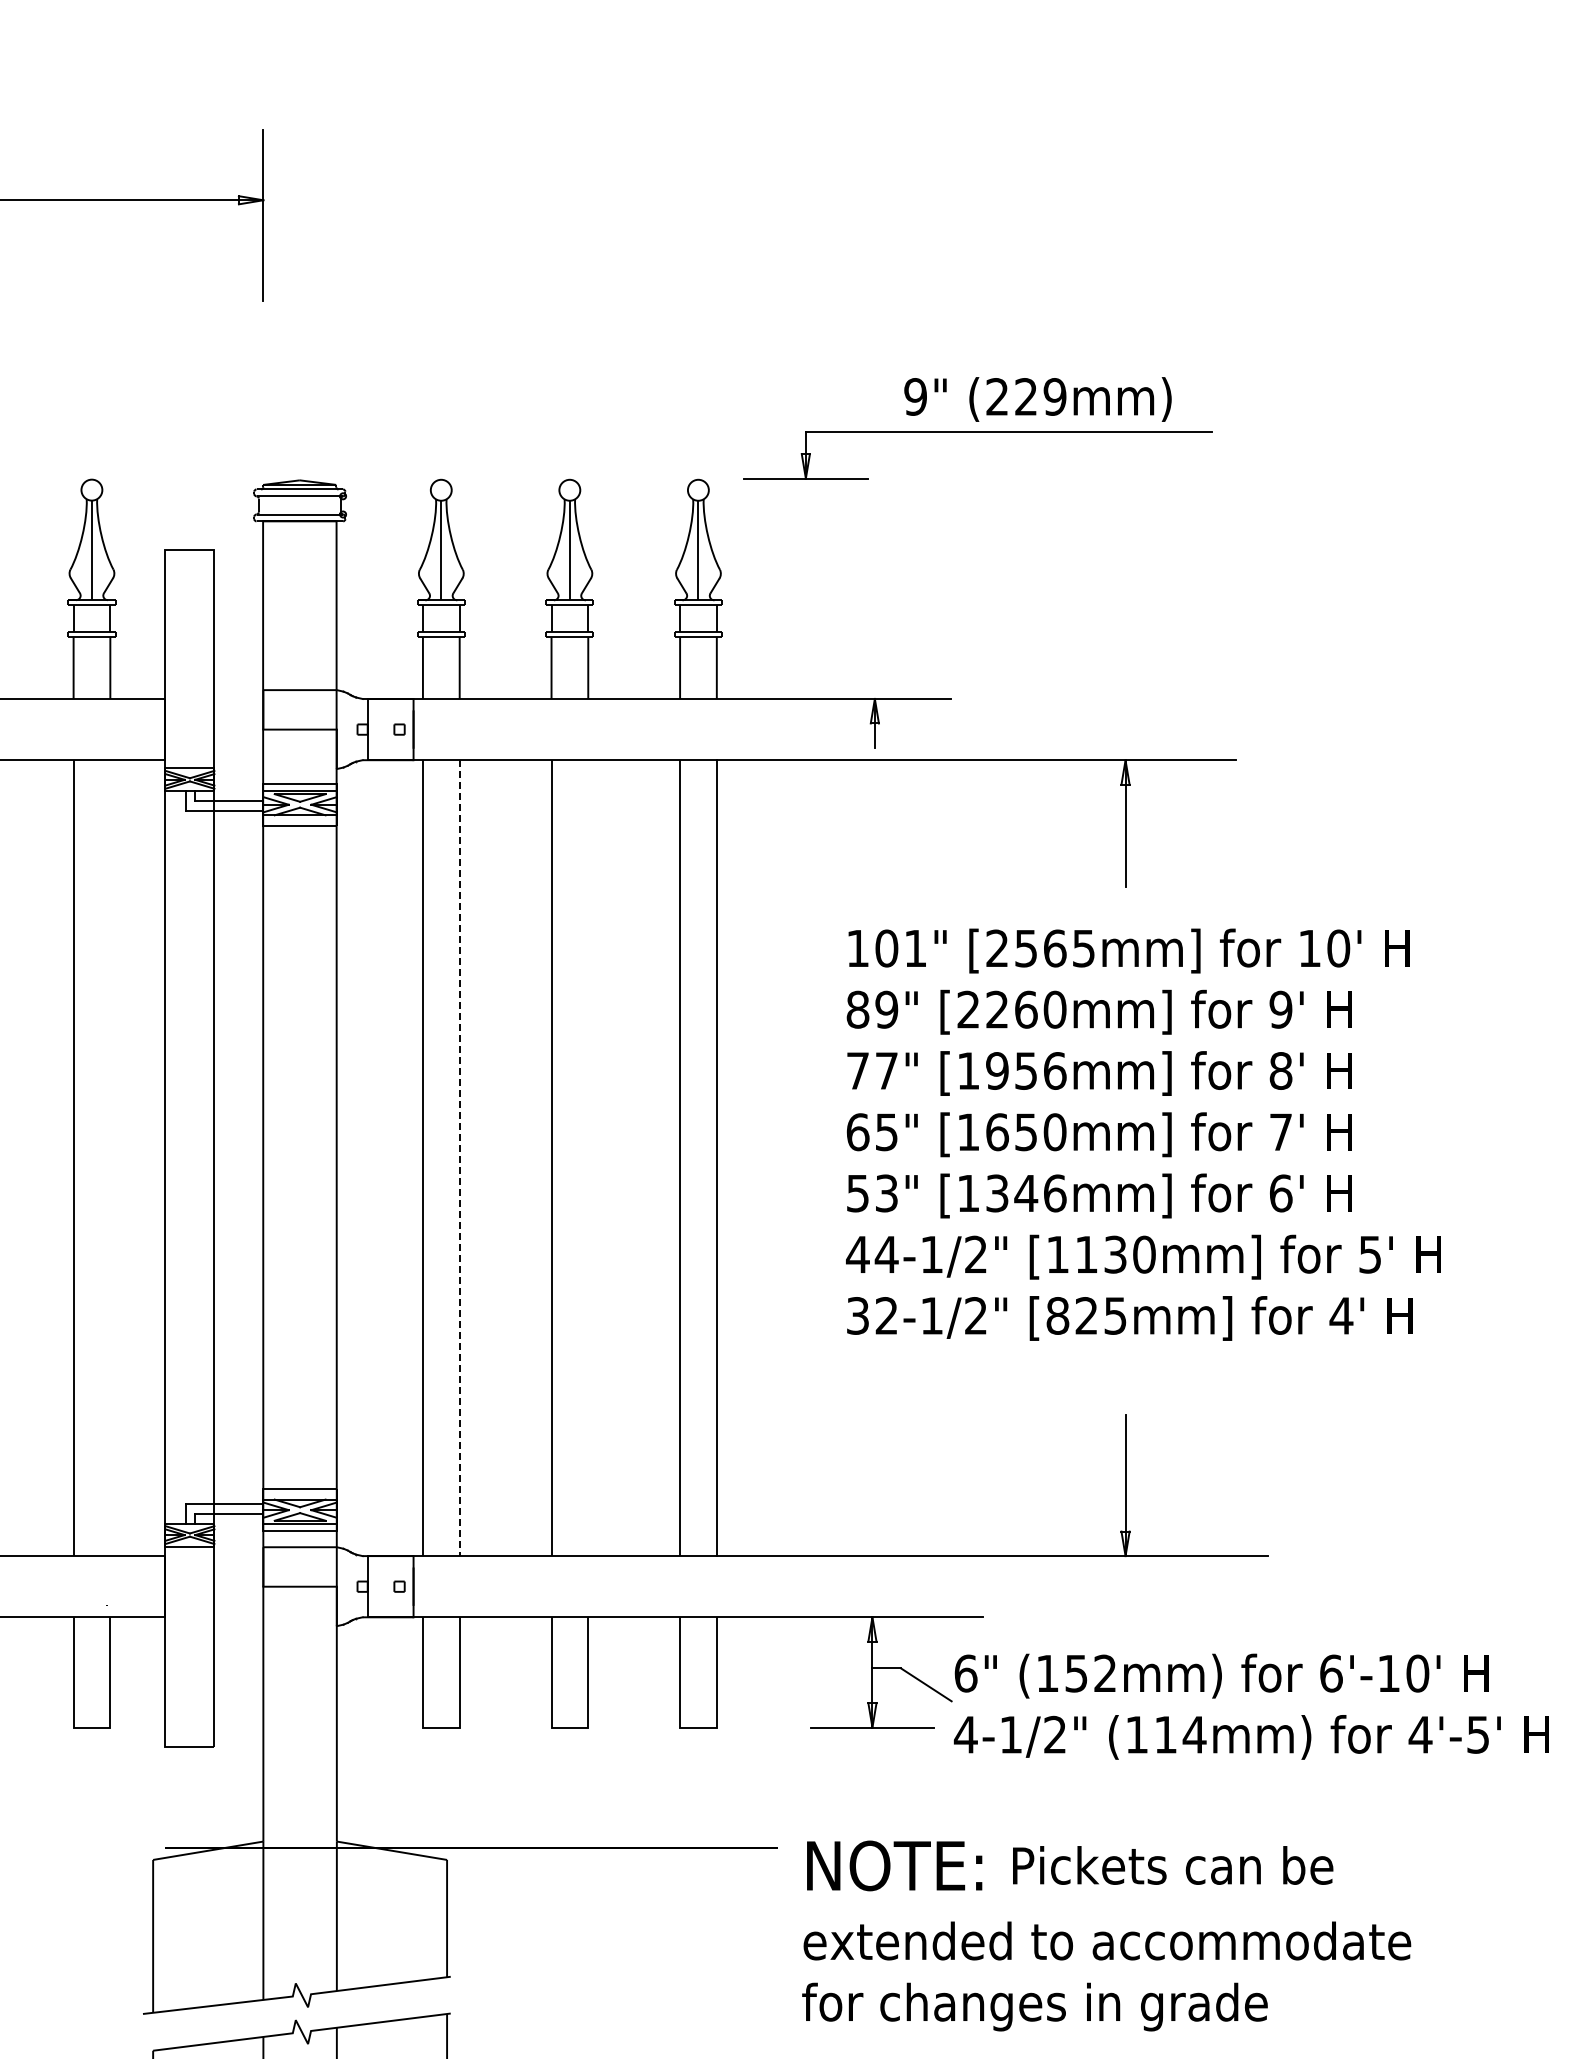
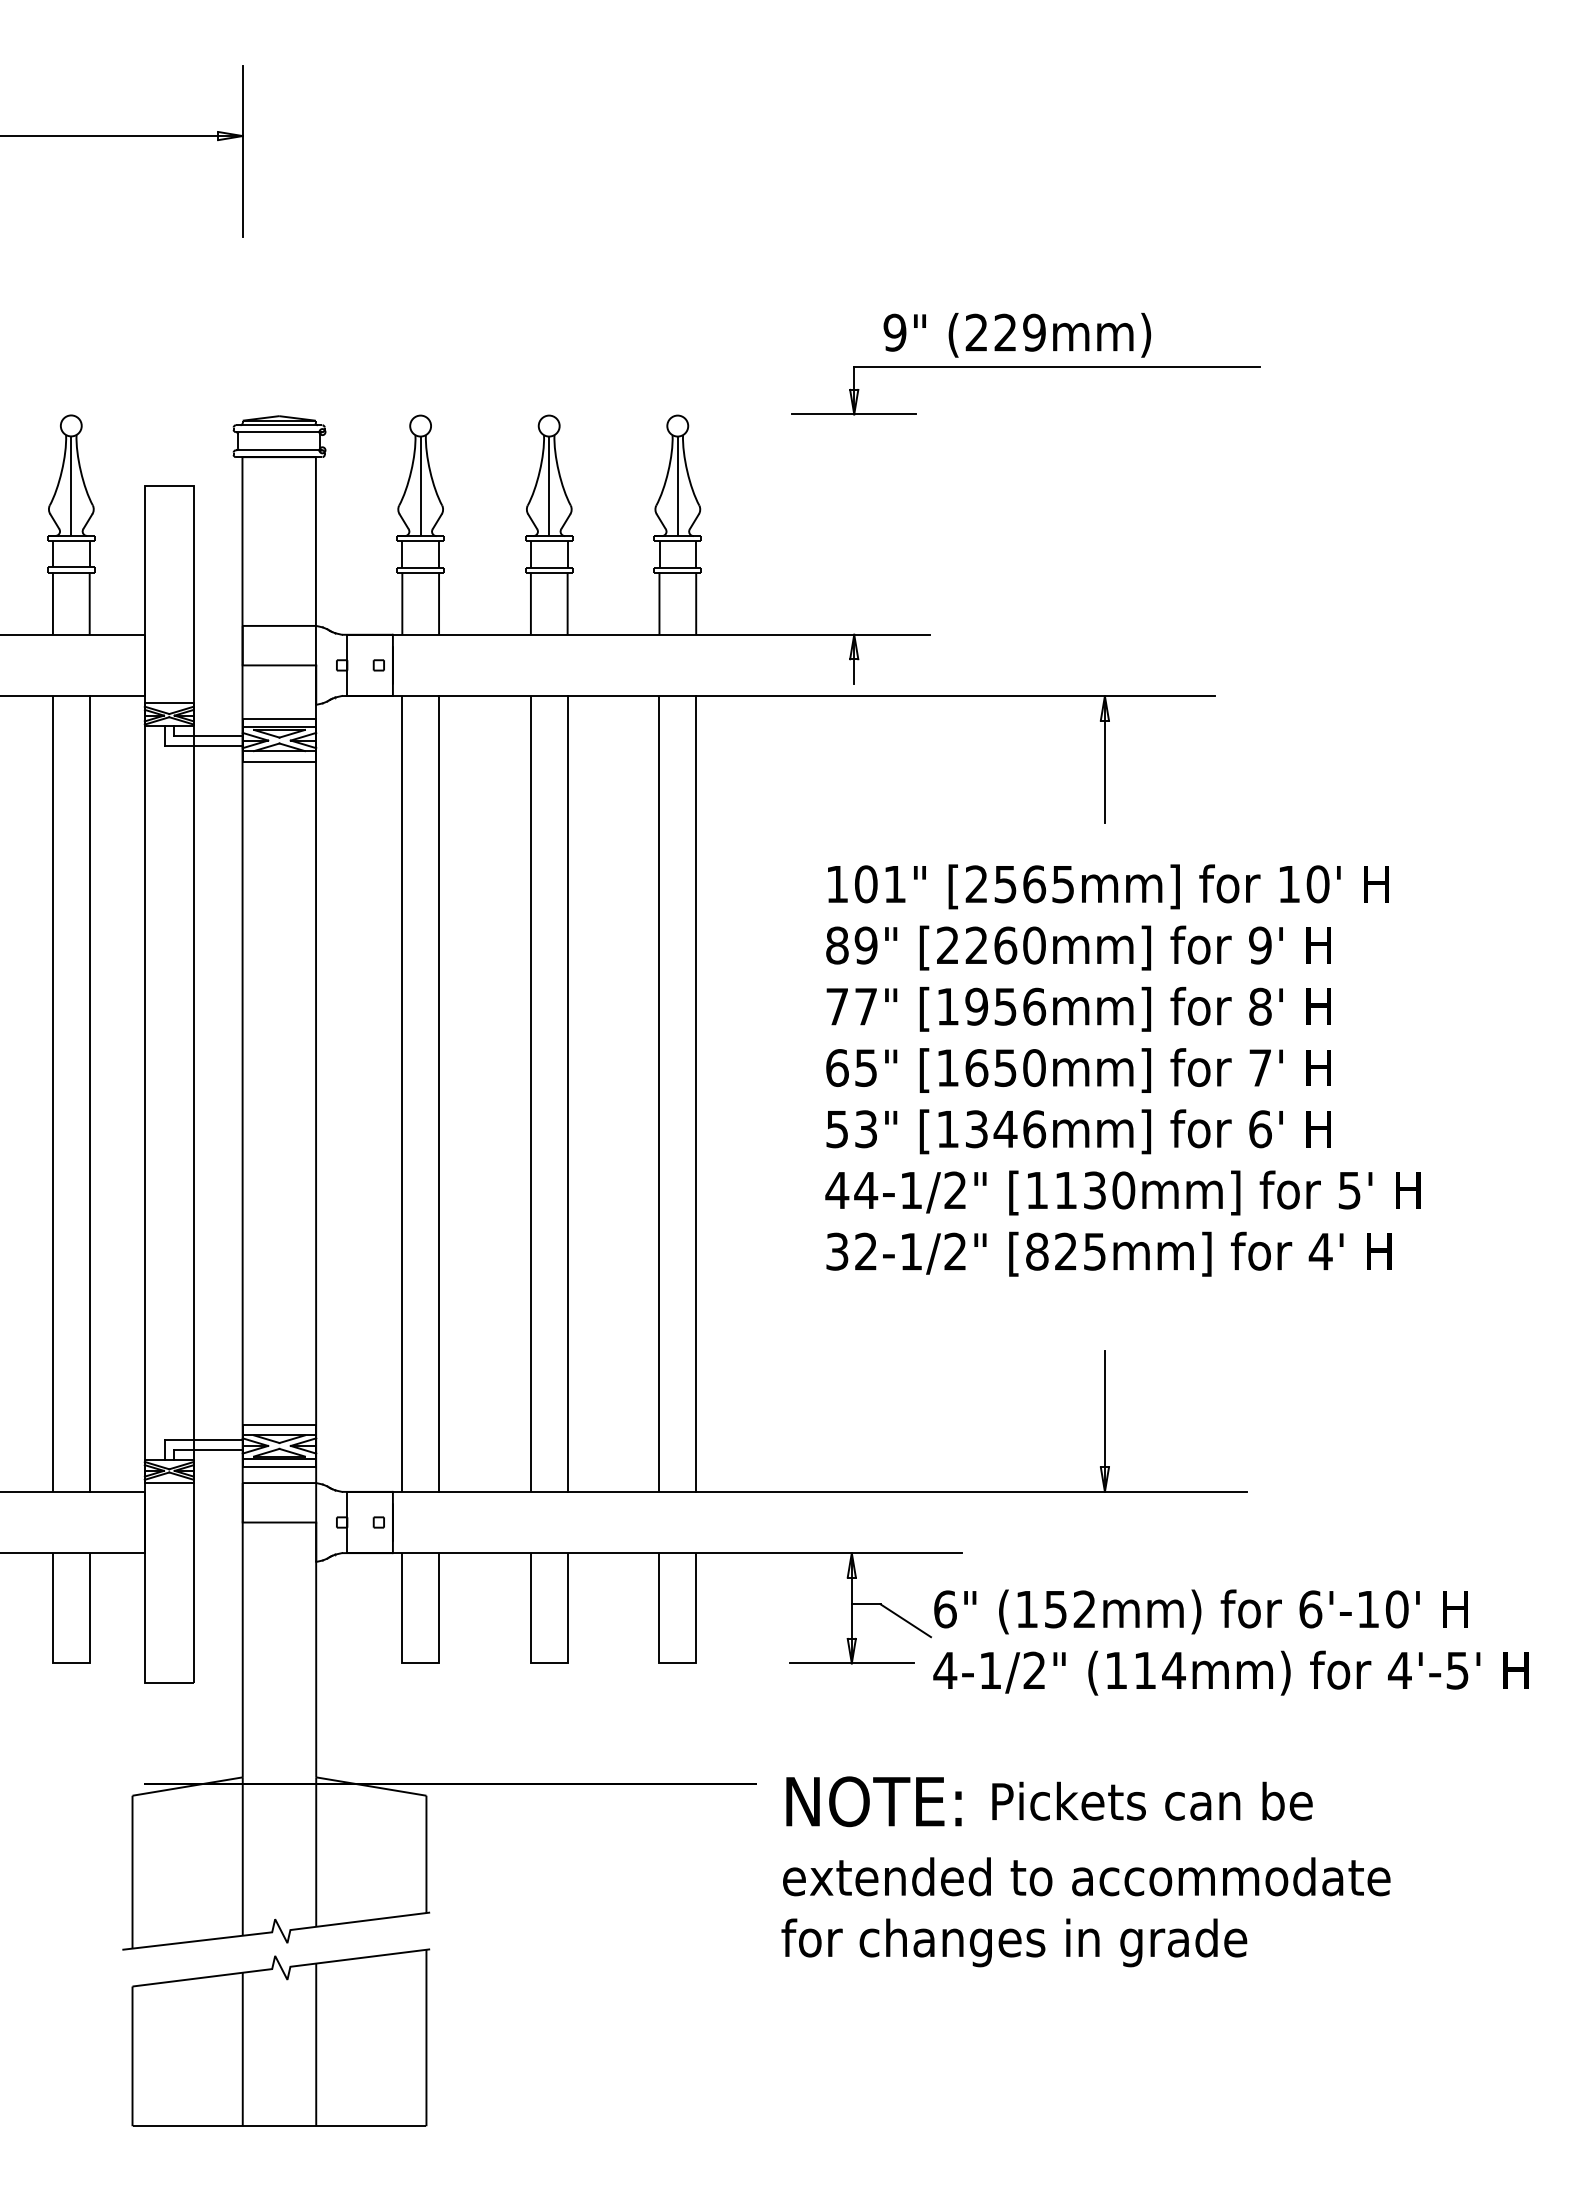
part: (977, 431) -> (1025, 367), moved
line: (110, 1157) -> (89, 1093), added
line: (460, 1158) -> (439, 1094), dashed -> solid
line: (588, 1158) -> (567, 1094), added

